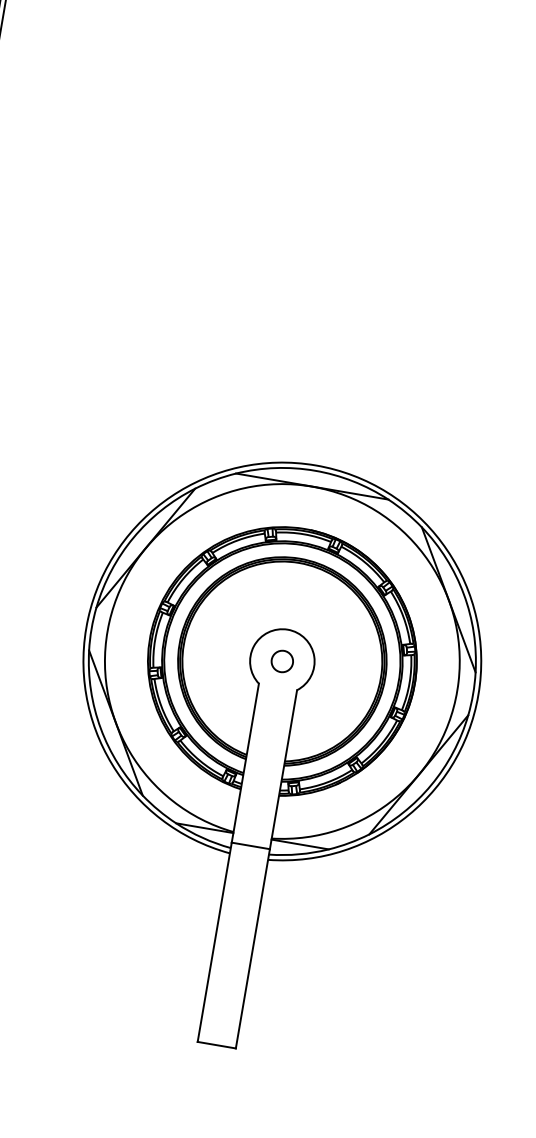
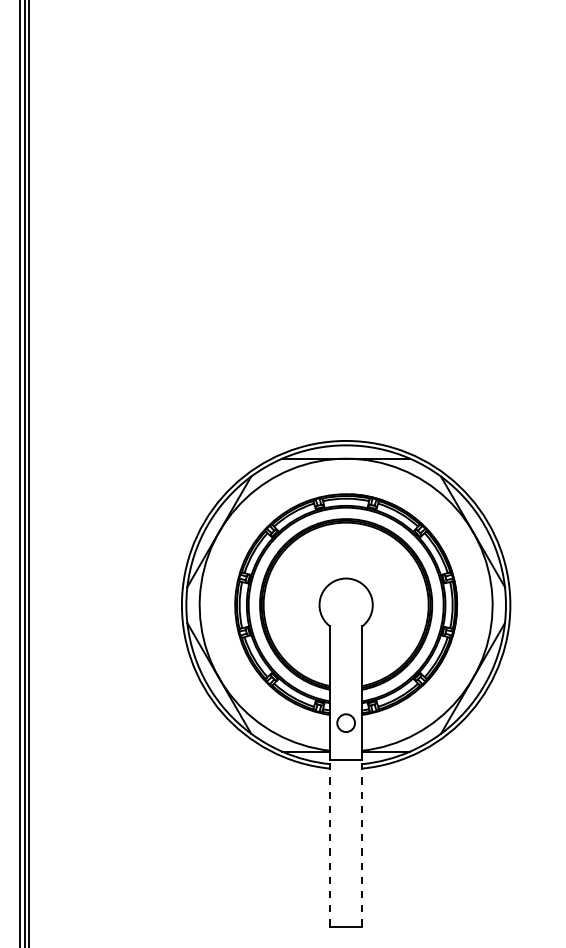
circle: (281, 660) -> (345, 722), moved
line: (215, 941) -> (330, 842), solid -> dashed
line: (253, 948) -> (362, 842), solid -> dashed

